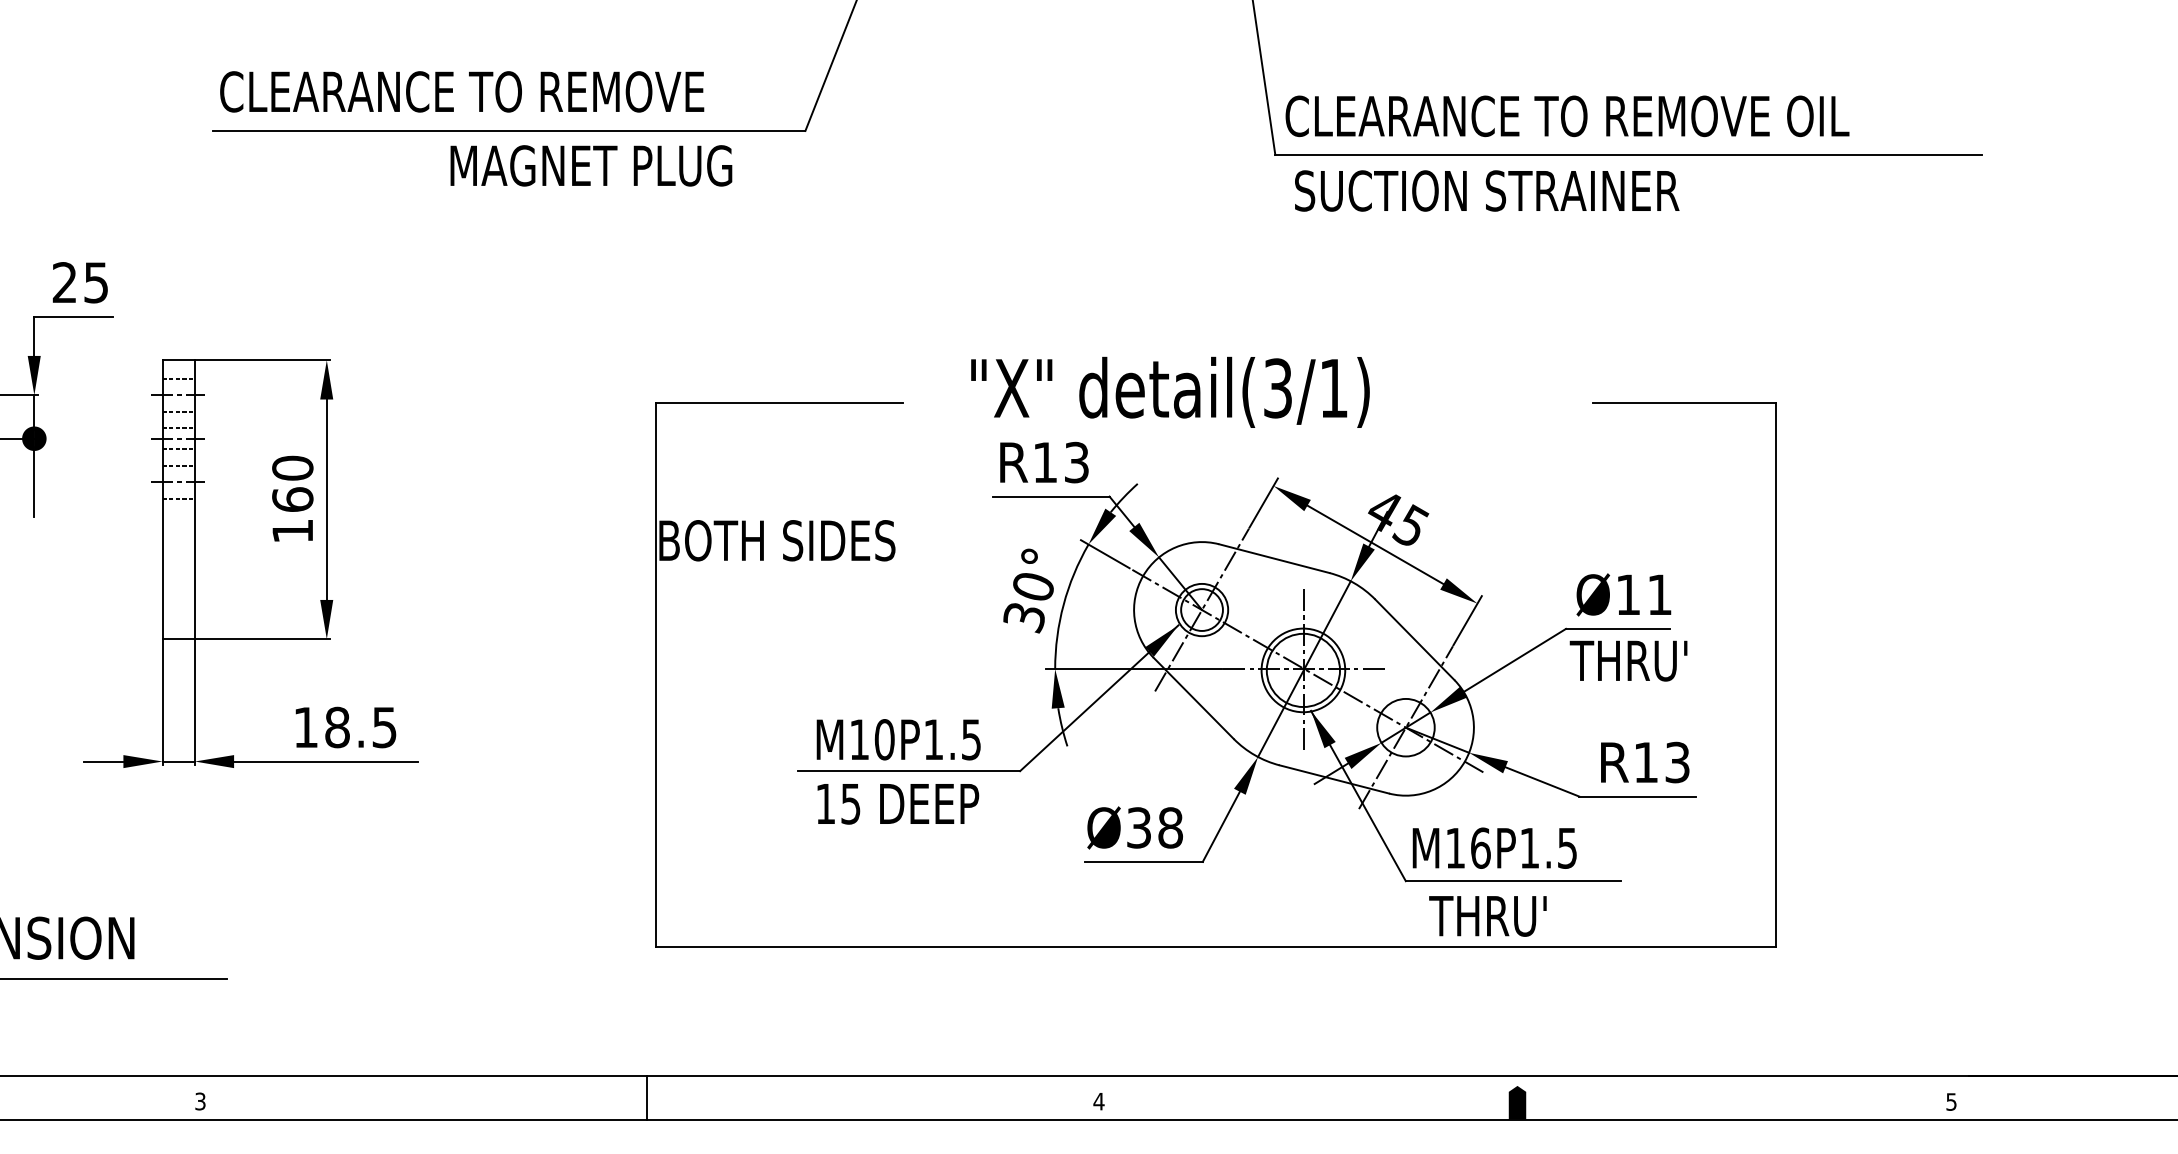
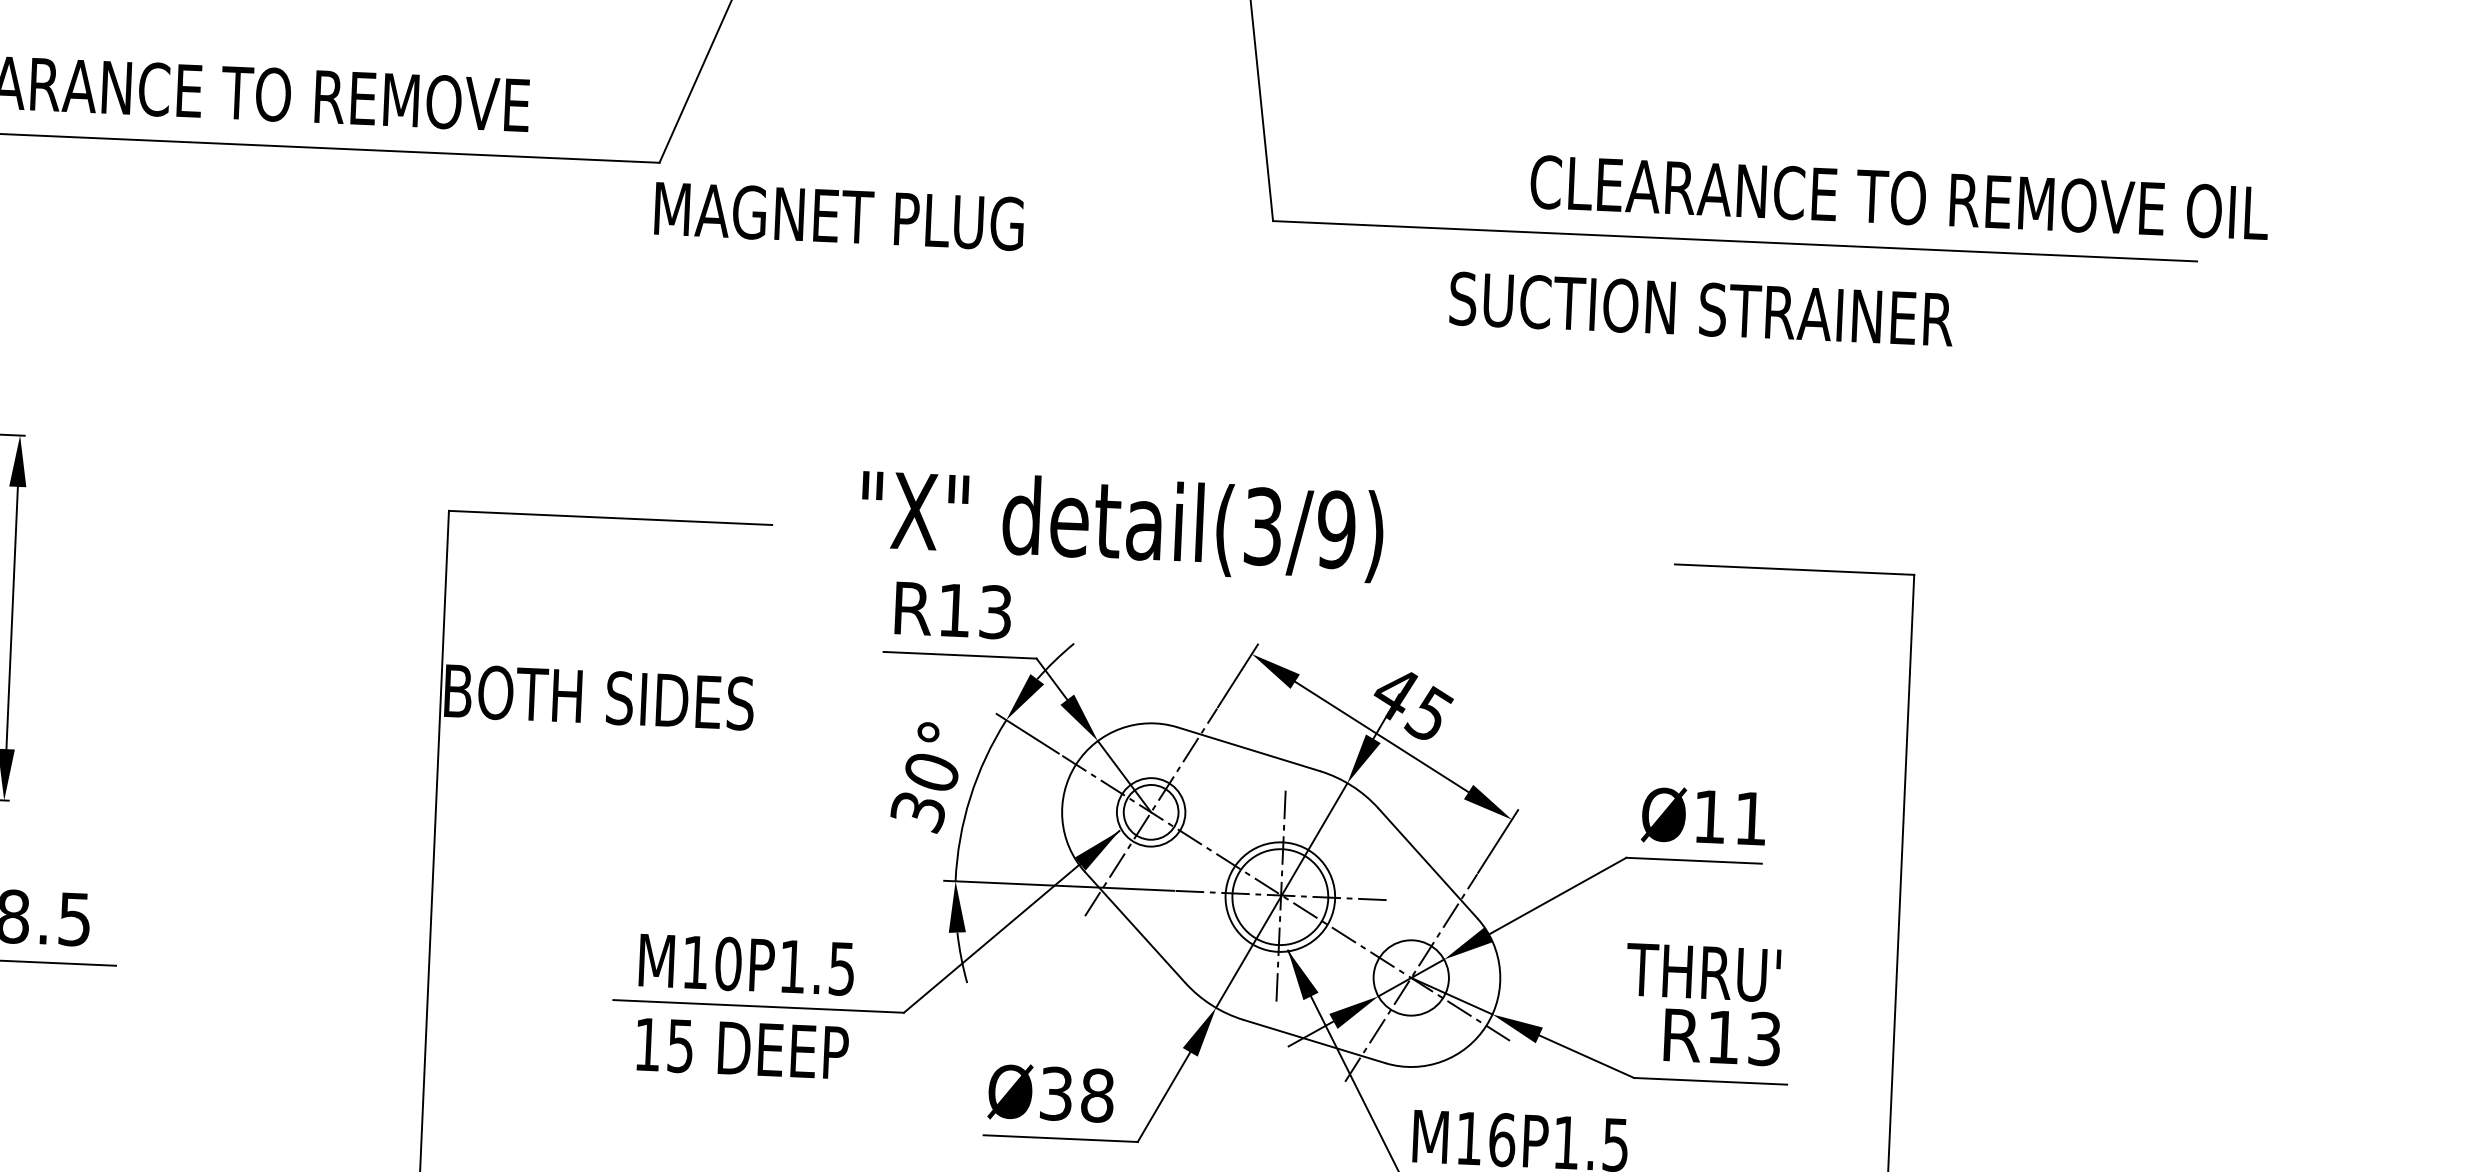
text: (1567, 116) -> (1899, 197), moved
text: (591, 165) -> (839, 215), moved
text: (1487, 190) -> (1702, 308), moved
text: (1333, 388) -> (1335, 529), detail(3/1) -> detail(3/9)
text: (1628, 660) -> (1703, 972), moved

